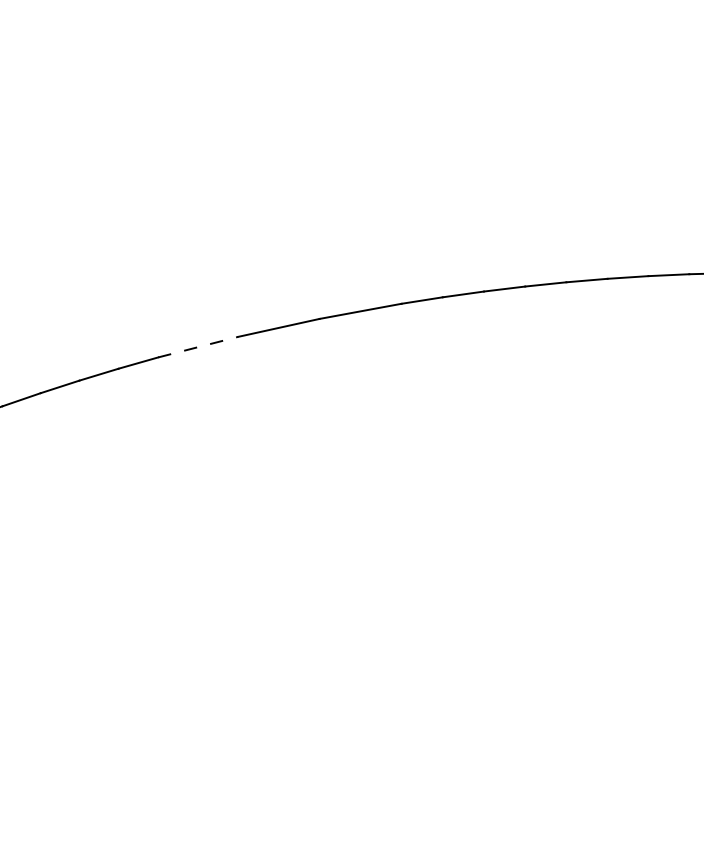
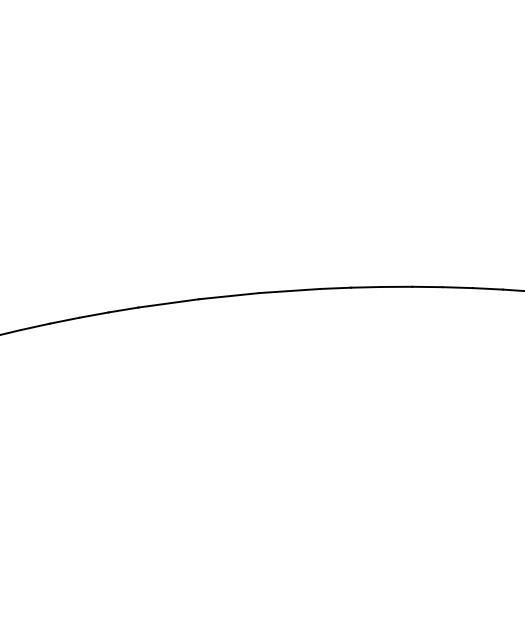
line: (199, 347) -> (169, 303), dashed -> solid

